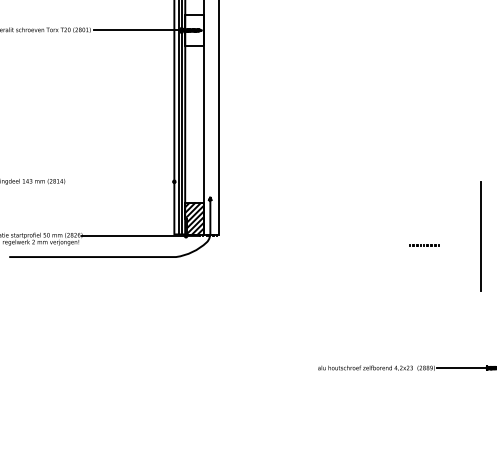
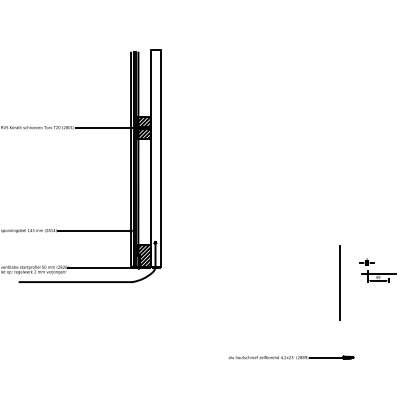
hatch: (194, 29) -> (144, 127), added
line: (120, 181) -> (94, 230), added
line: (480, 235) -> (339, 282), moved

